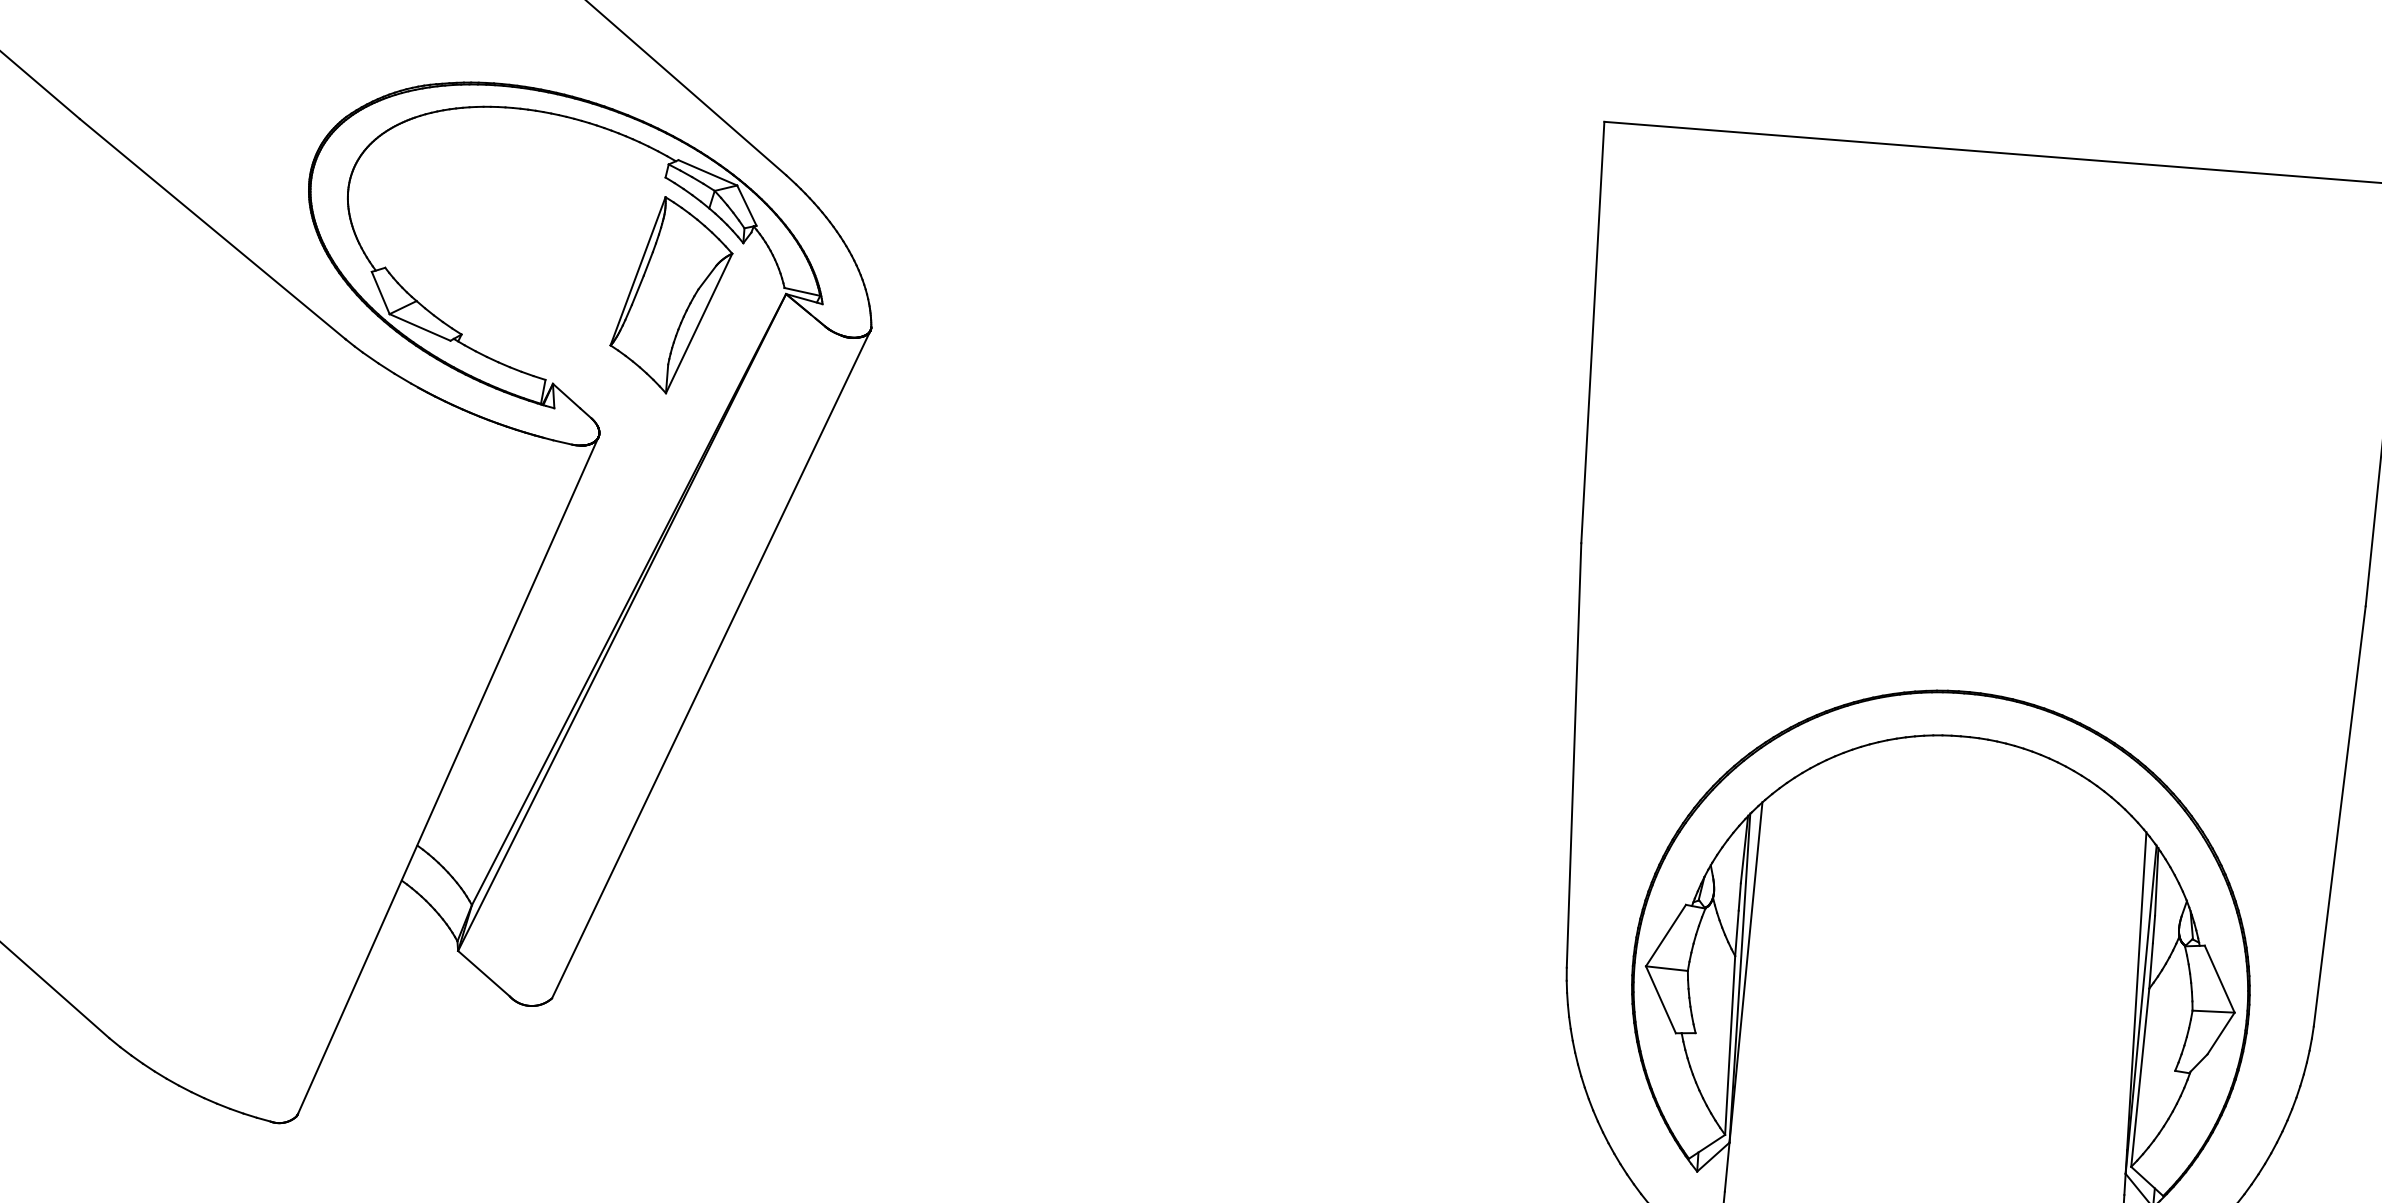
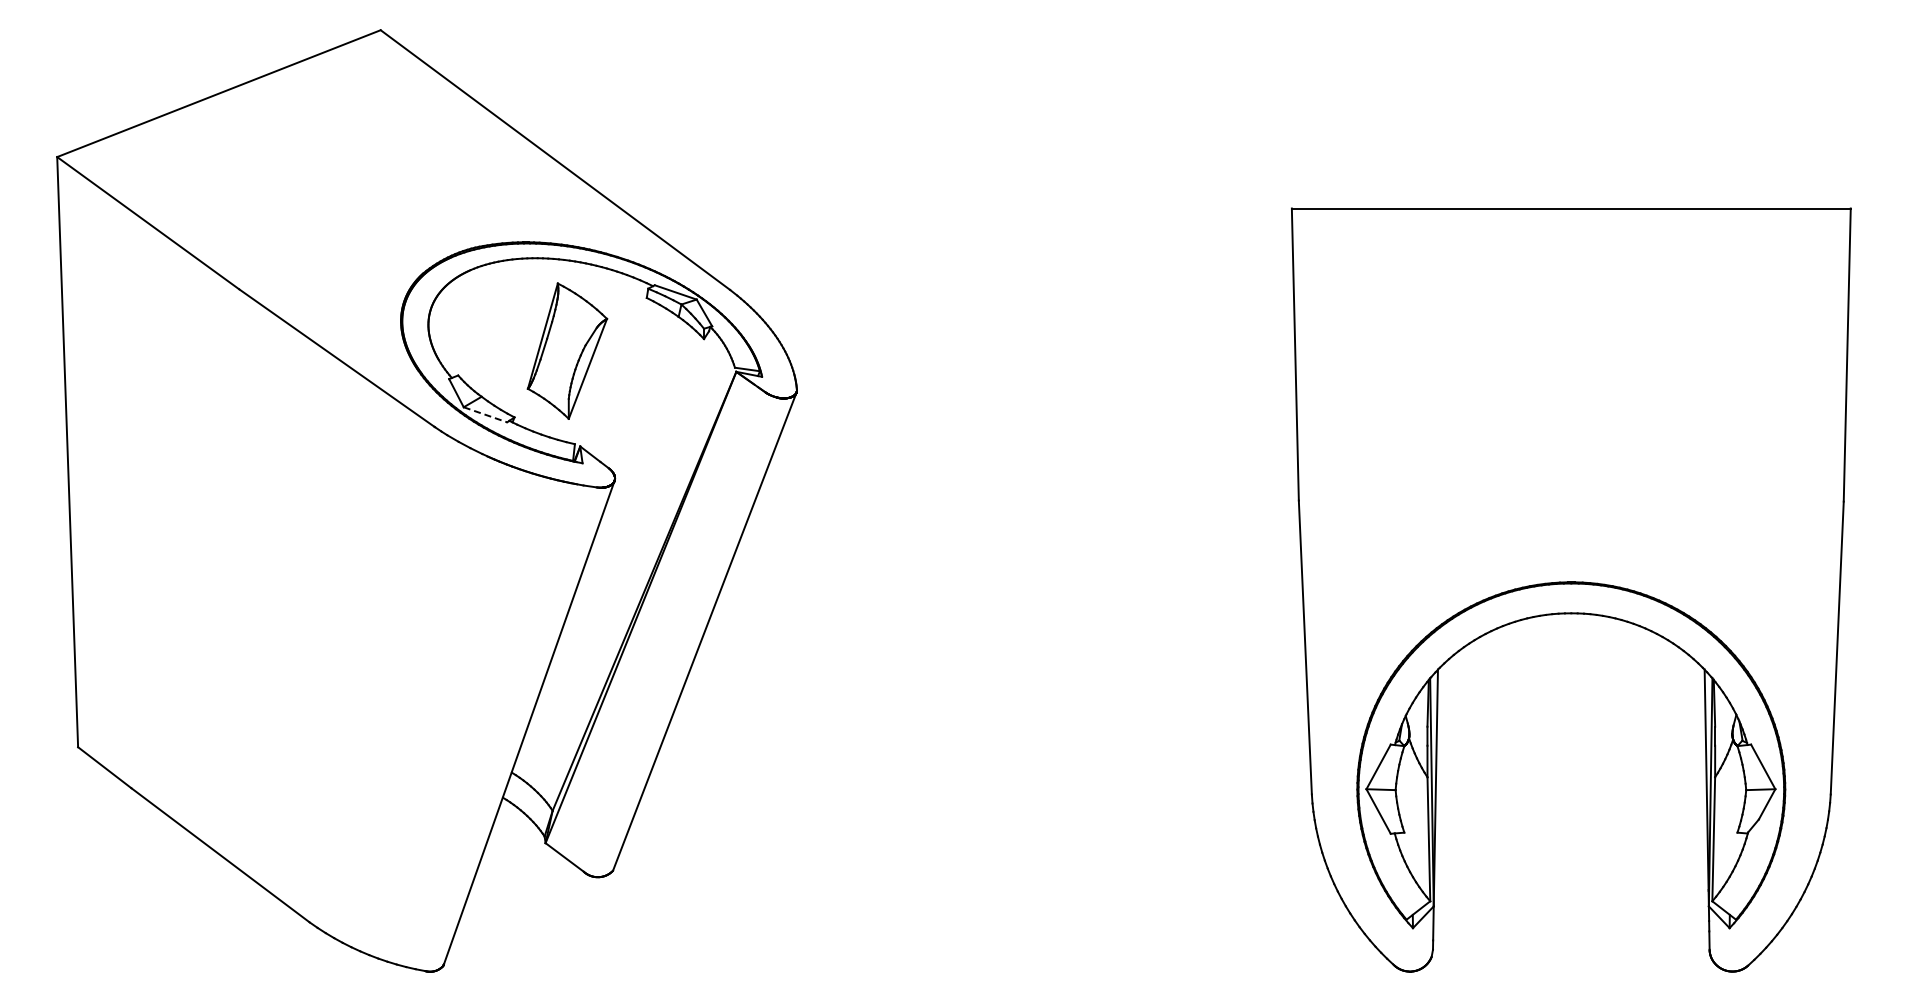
part: (671, 294) -> (567, 350), moved
line: (420, 327) -> (485, 414), solid -> dashed

